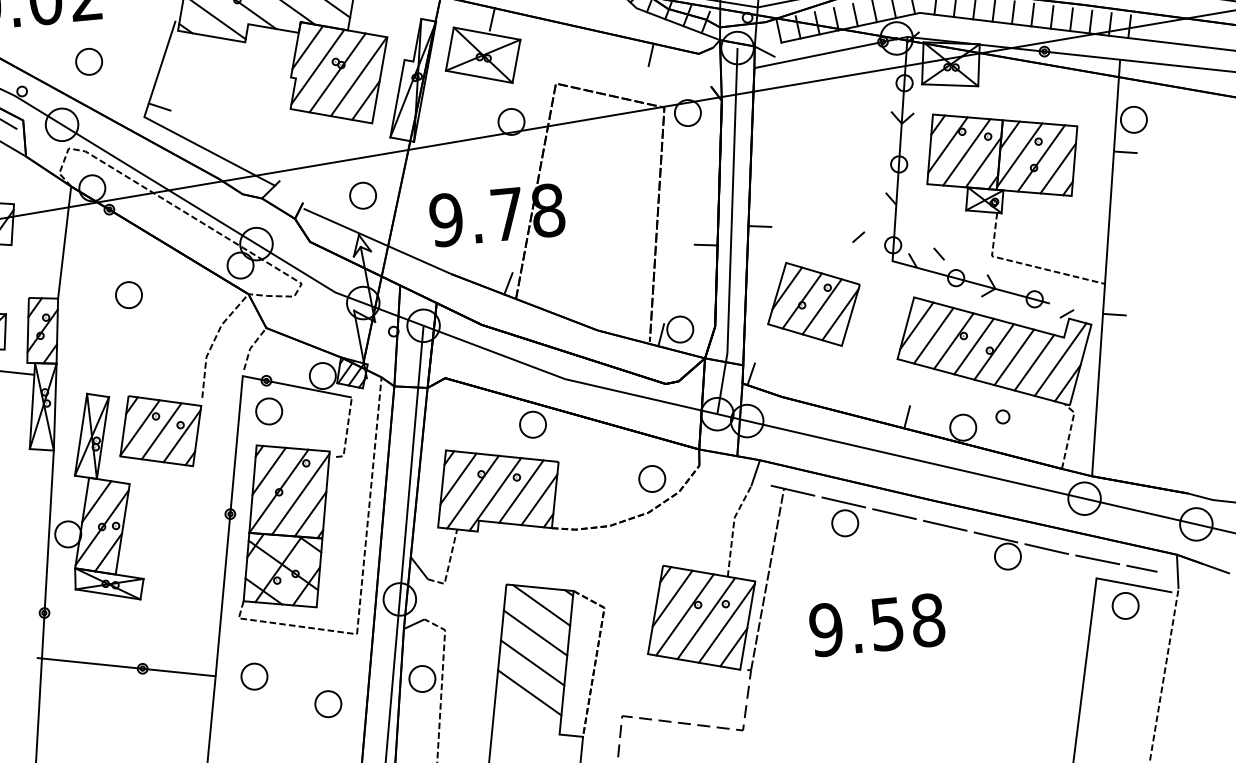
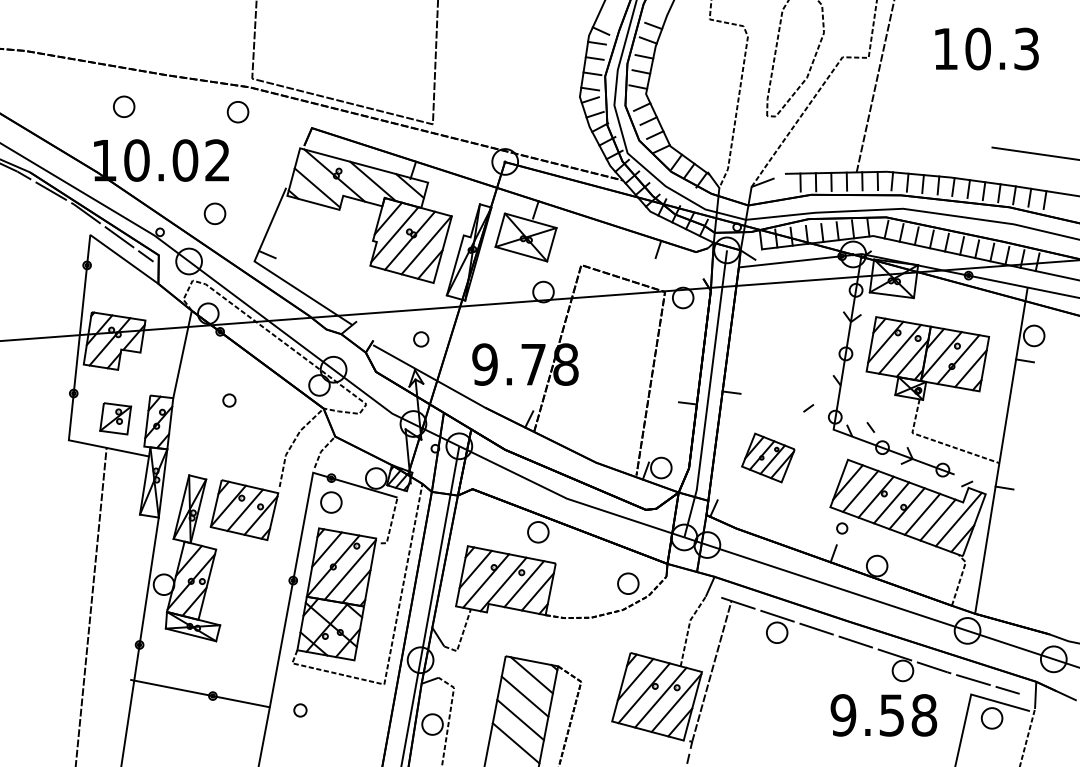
part: (363, 195) -> (421, 339), size x0.7
part: (129, 294) -> (229, 400), size x0.6
part: (812, 303) -> (767, 457), size x0.7
part: (1003, 416) -> (842, 528), moved
text: (876, 625) -> (883, 715), moved
part: (254, 676) -> (300, 710), size x0.6
part: (328, 704) -> (356, 737), removed

